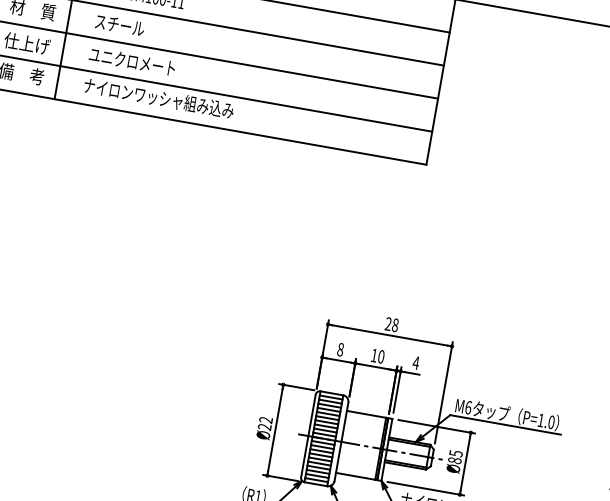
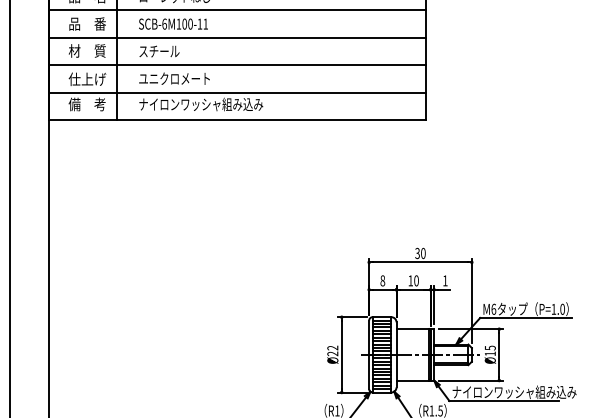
text: (391, 325) -> (420, 254), 28 -> 30
text: (415, 362) -> (444, 280), 4 -> 1
text: (453, 460) -> (489, 353), Ø85 -> Ø15

